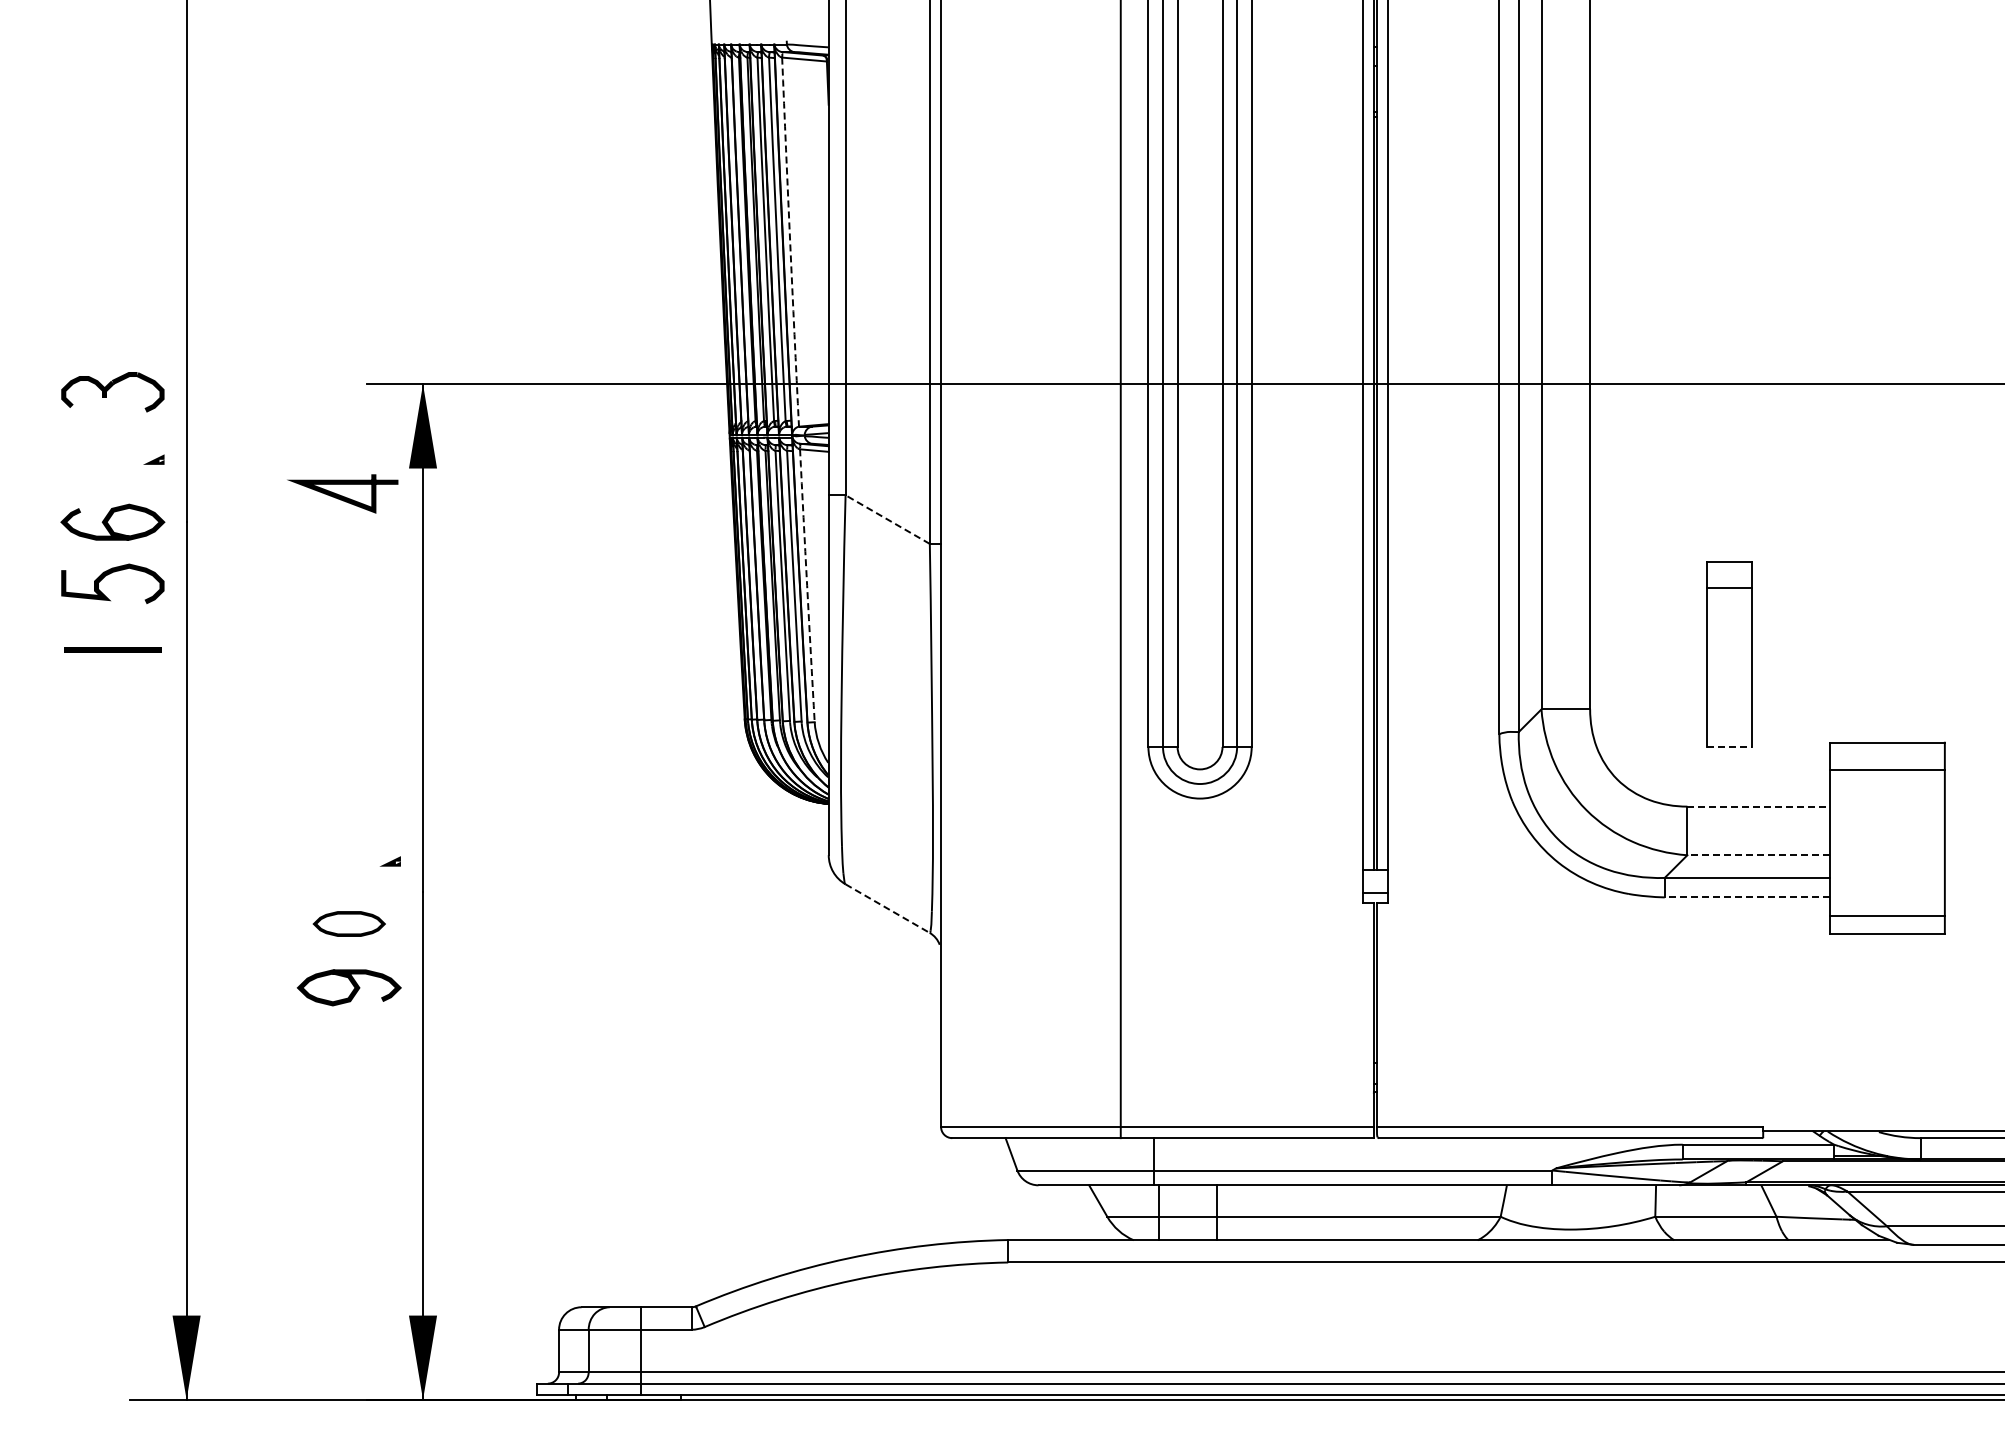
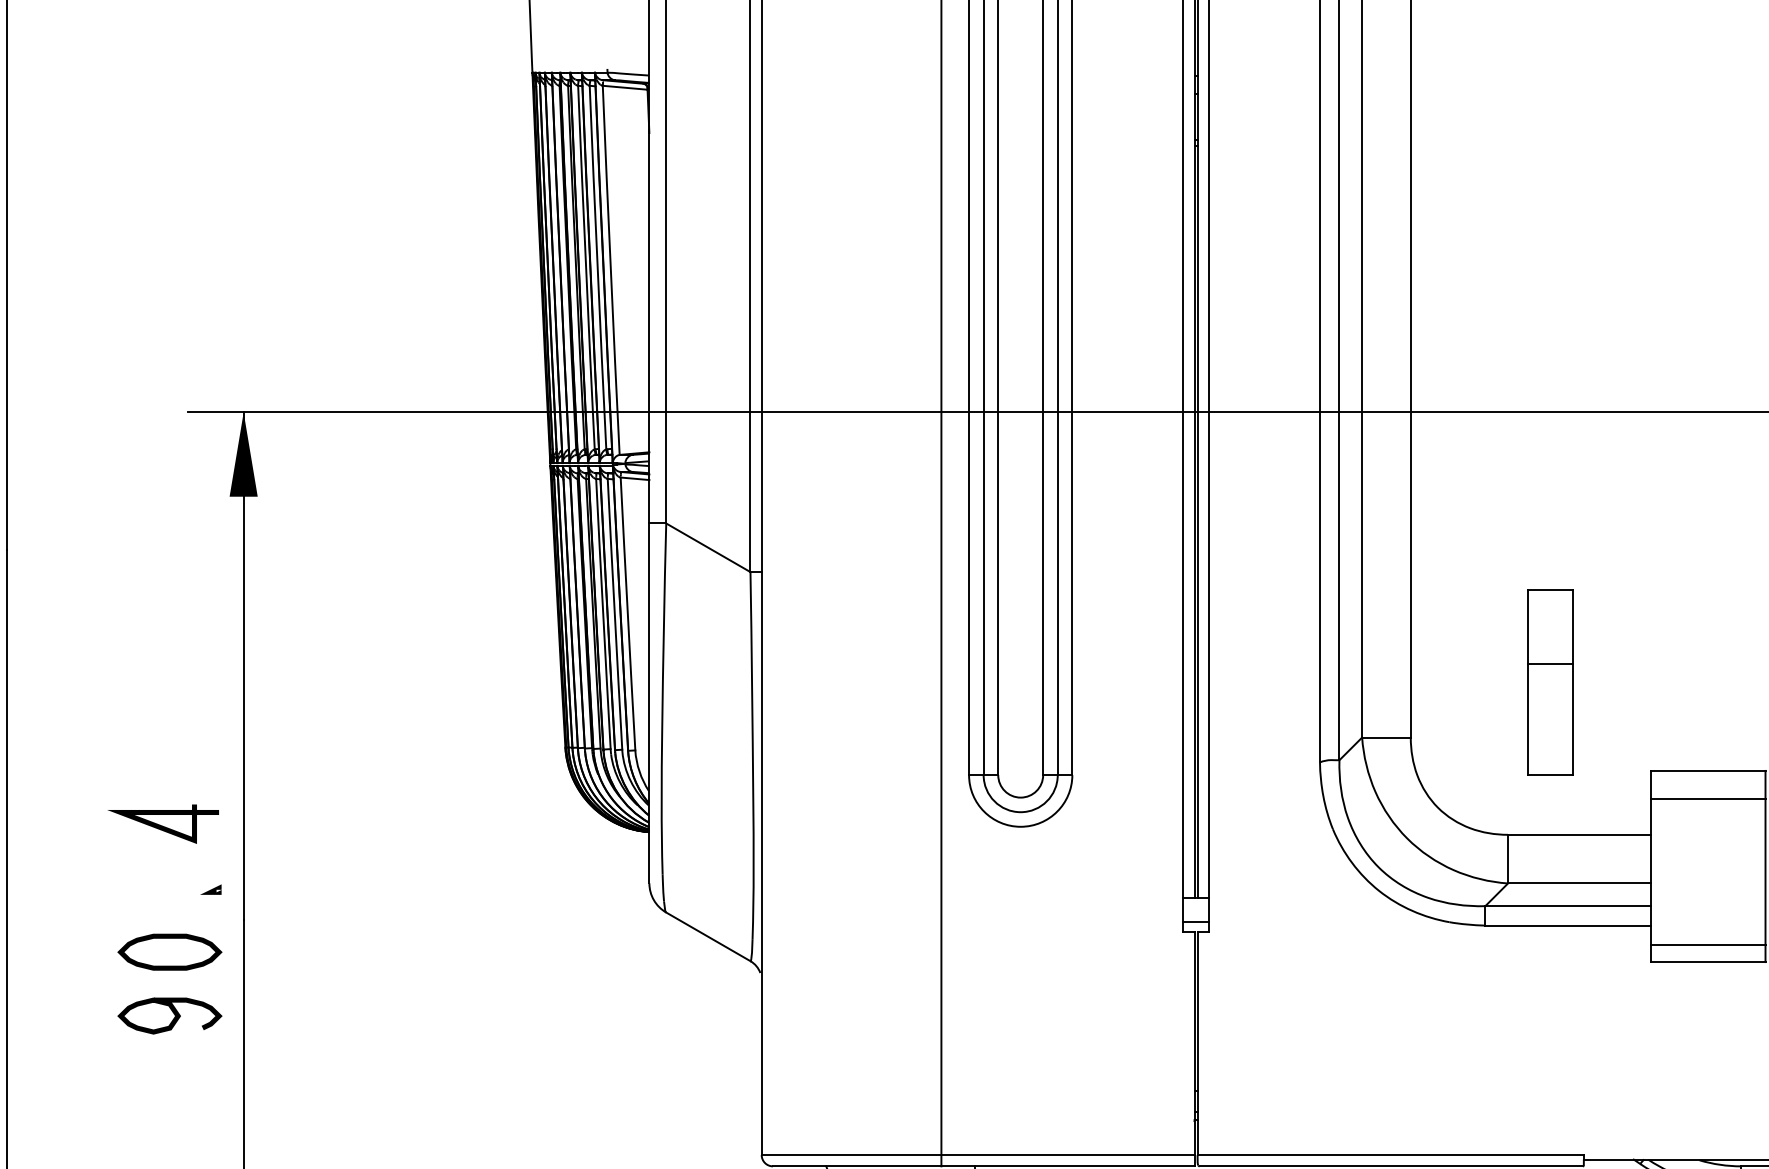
arc: (790, 242) -> (611, 270), dashed -> solid
line: (342, 495) -> (163, 825), moved
line: (887, 519) -> (708, 547), dashed -> solid
arc: (807, 585) -> (628, 613), dashed -> solid
line: (1729, 587) -> (1550, 663), moved
line: (1730, 746) -> (1551, 774), dashed -> solid
line: (1759, 806) -> (1580, 834), dashed -> solid
line: (1758, 855) -> (1579, 883), dashed -> solid
line: (1747, 897) -> (1568, 925), dashed -> solid
line: (887, 908) -> (708, 936), dashed -> solid
part: (349, 923) -> (170, 951), size x1.43

